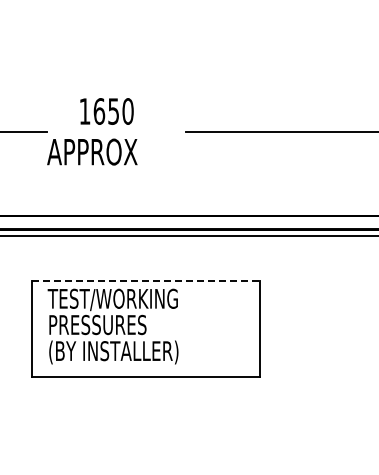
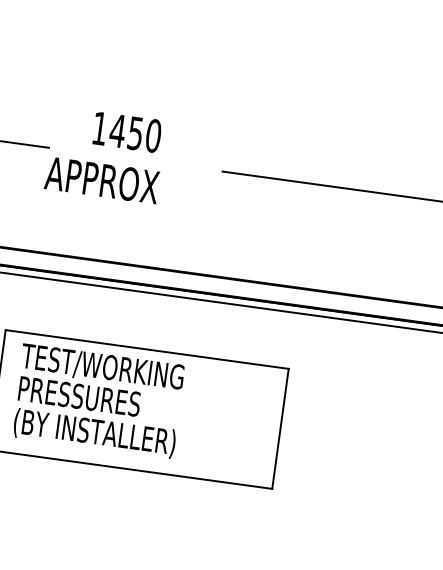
text: (99, 111) -> (117, 131), 1650 -> 1450
line: (146, 280) -> (147, 349), dashed -> solid

